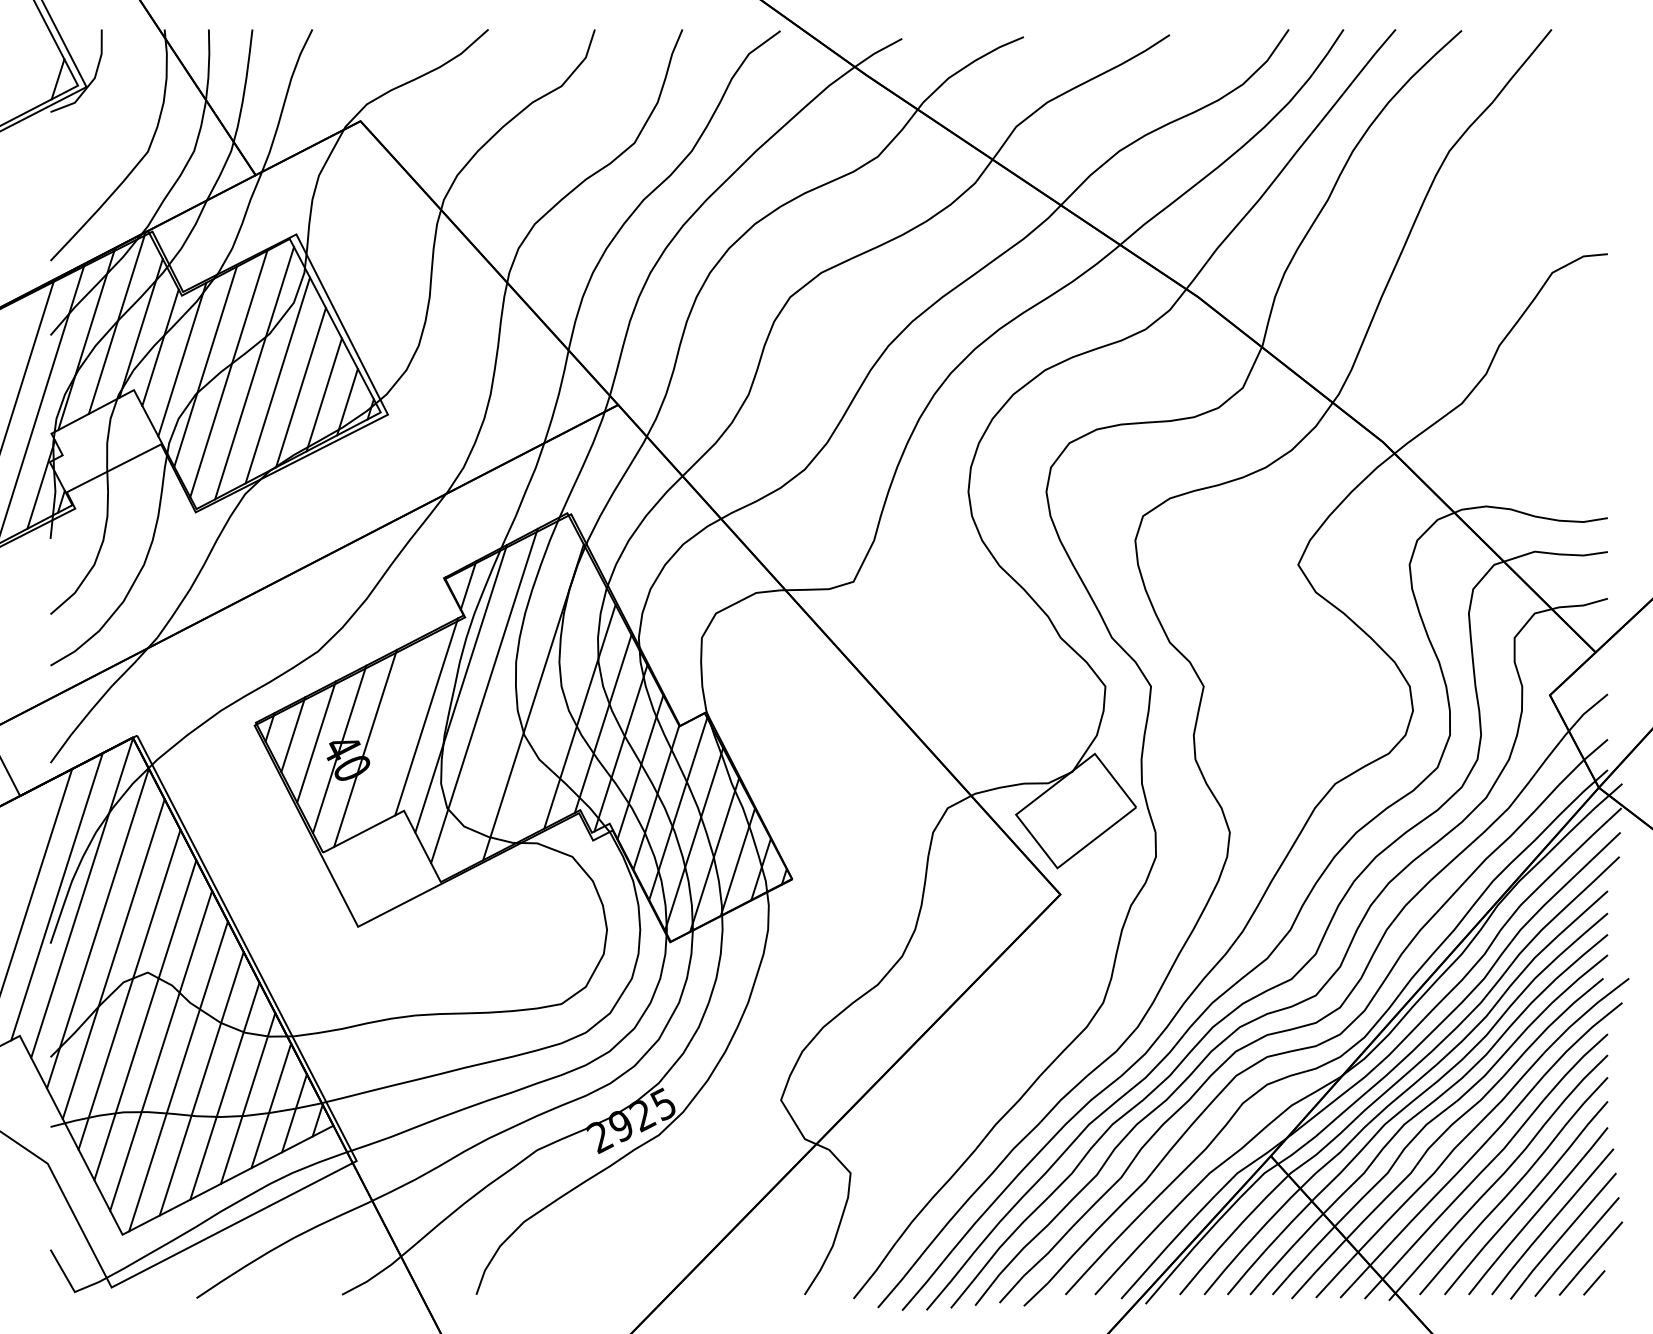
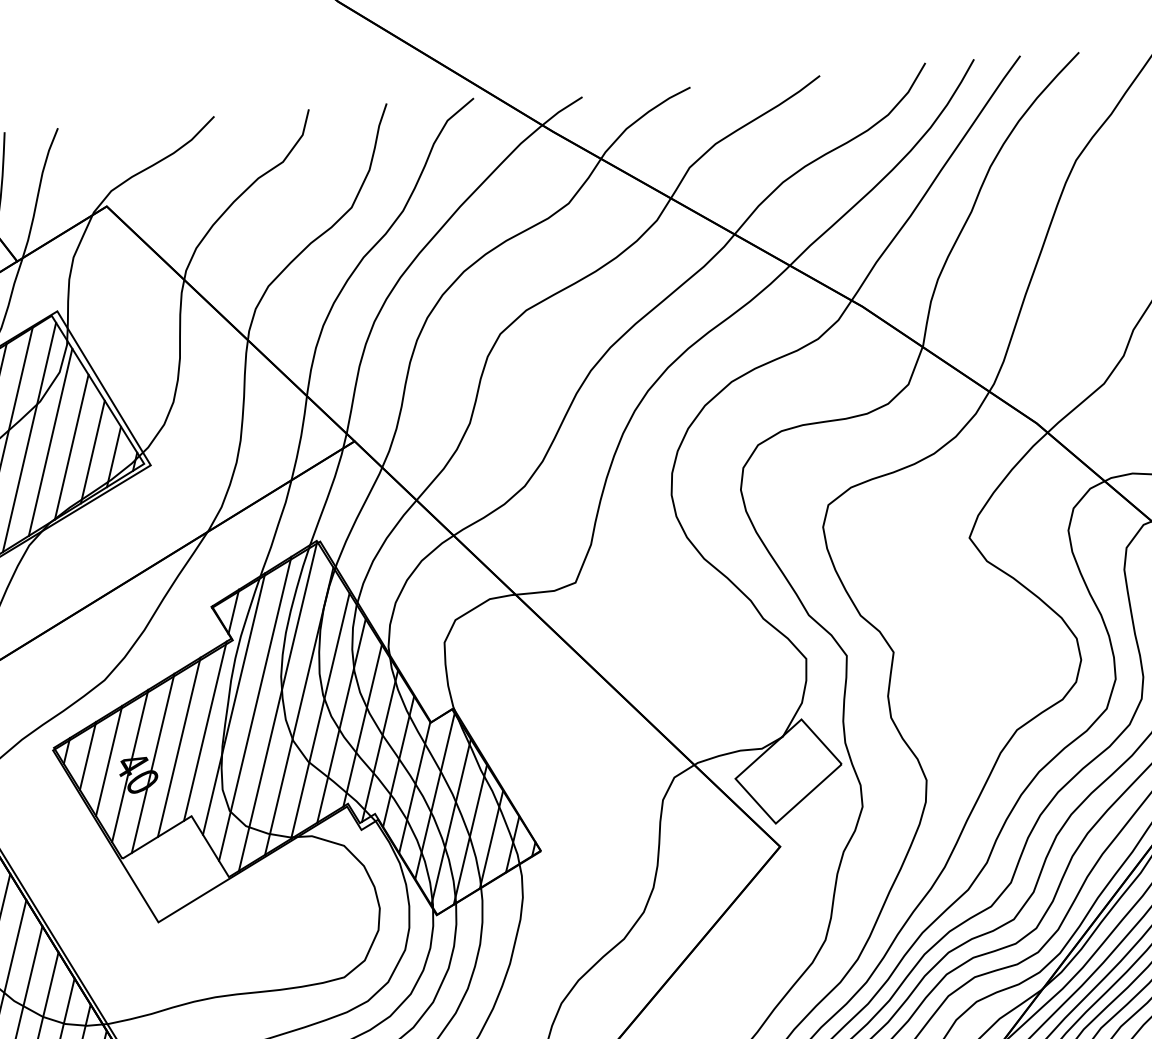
line: (509, 695) -> (277, 706), added
line: (556, 709) -> (320, 716), added
line: (395, 732) -> (178, 747), added

